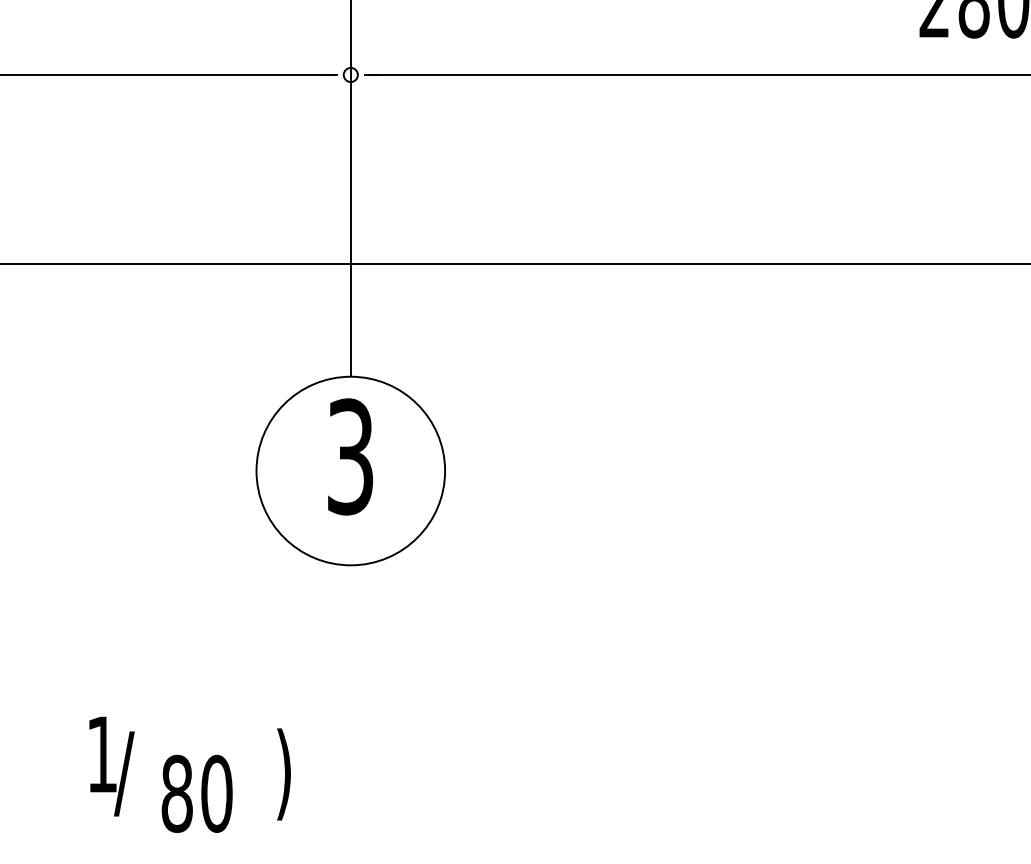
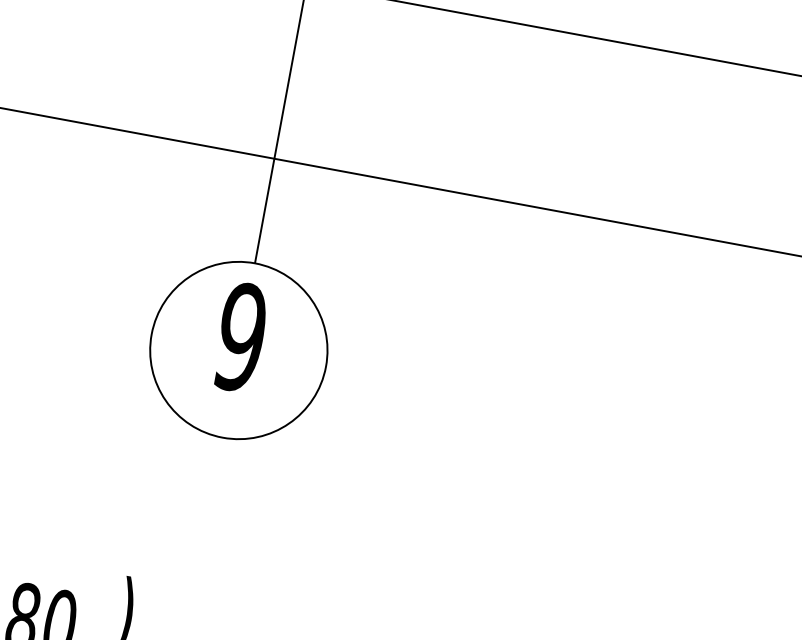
text: (350, 456) -> (241, 337), 3 -> 9

